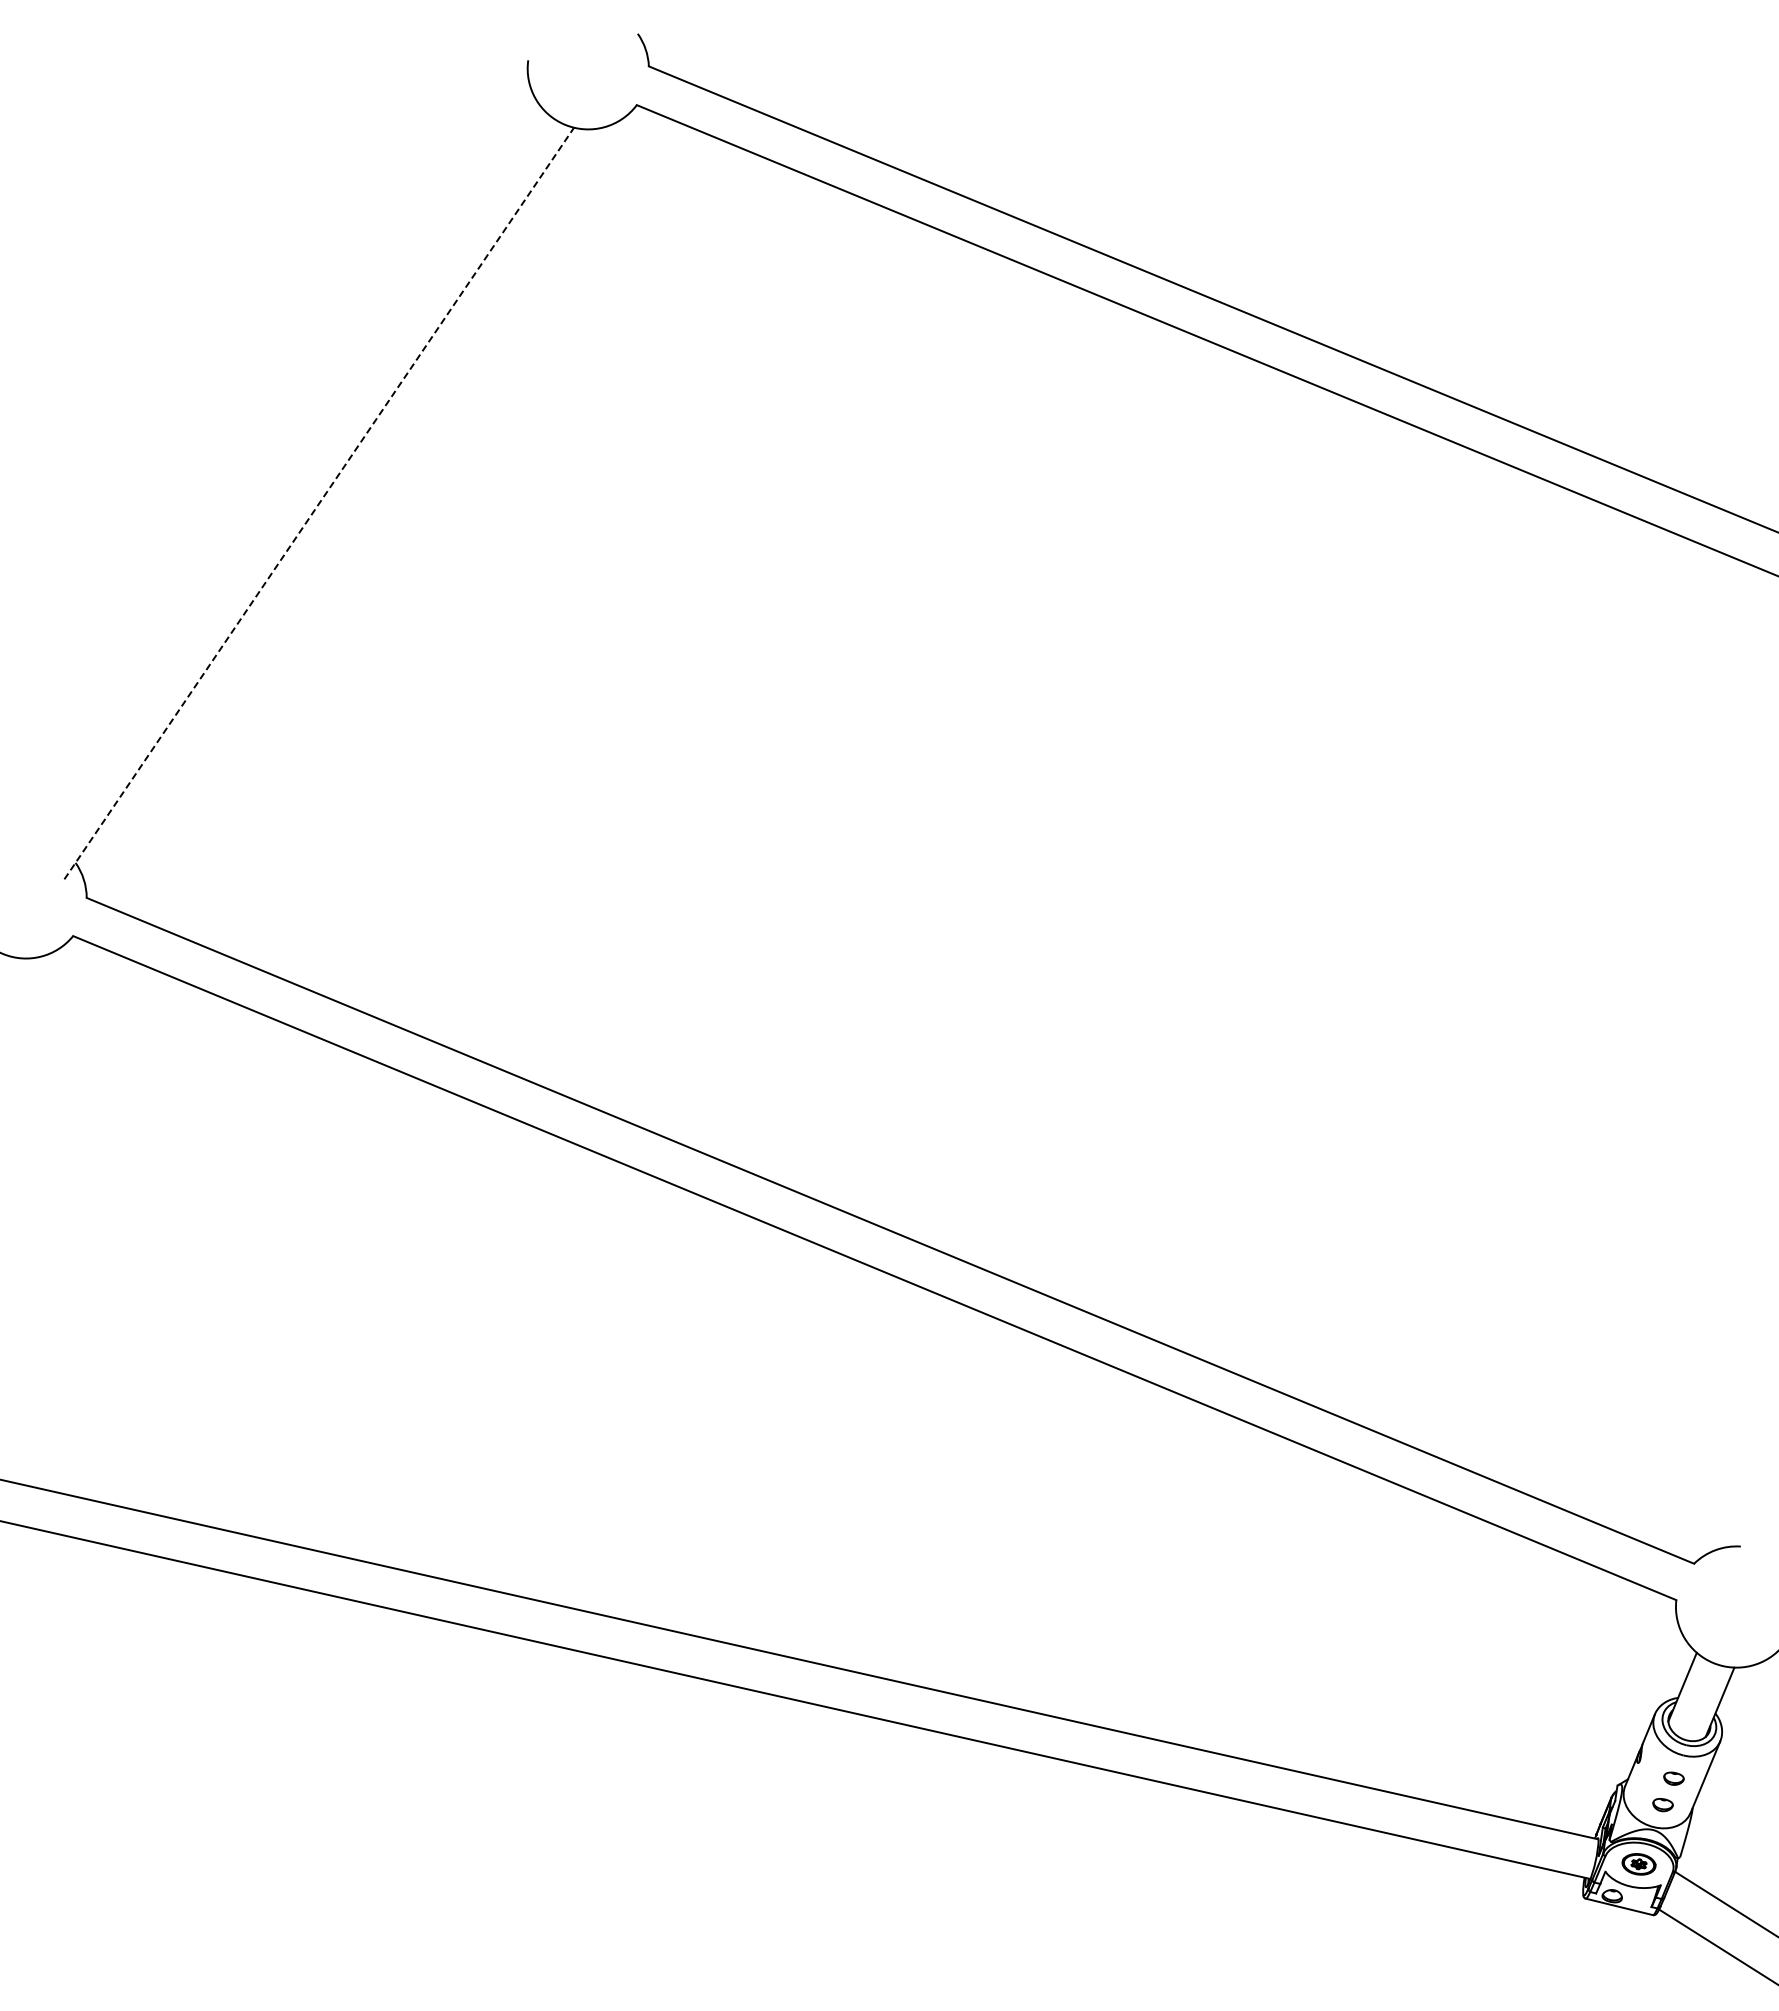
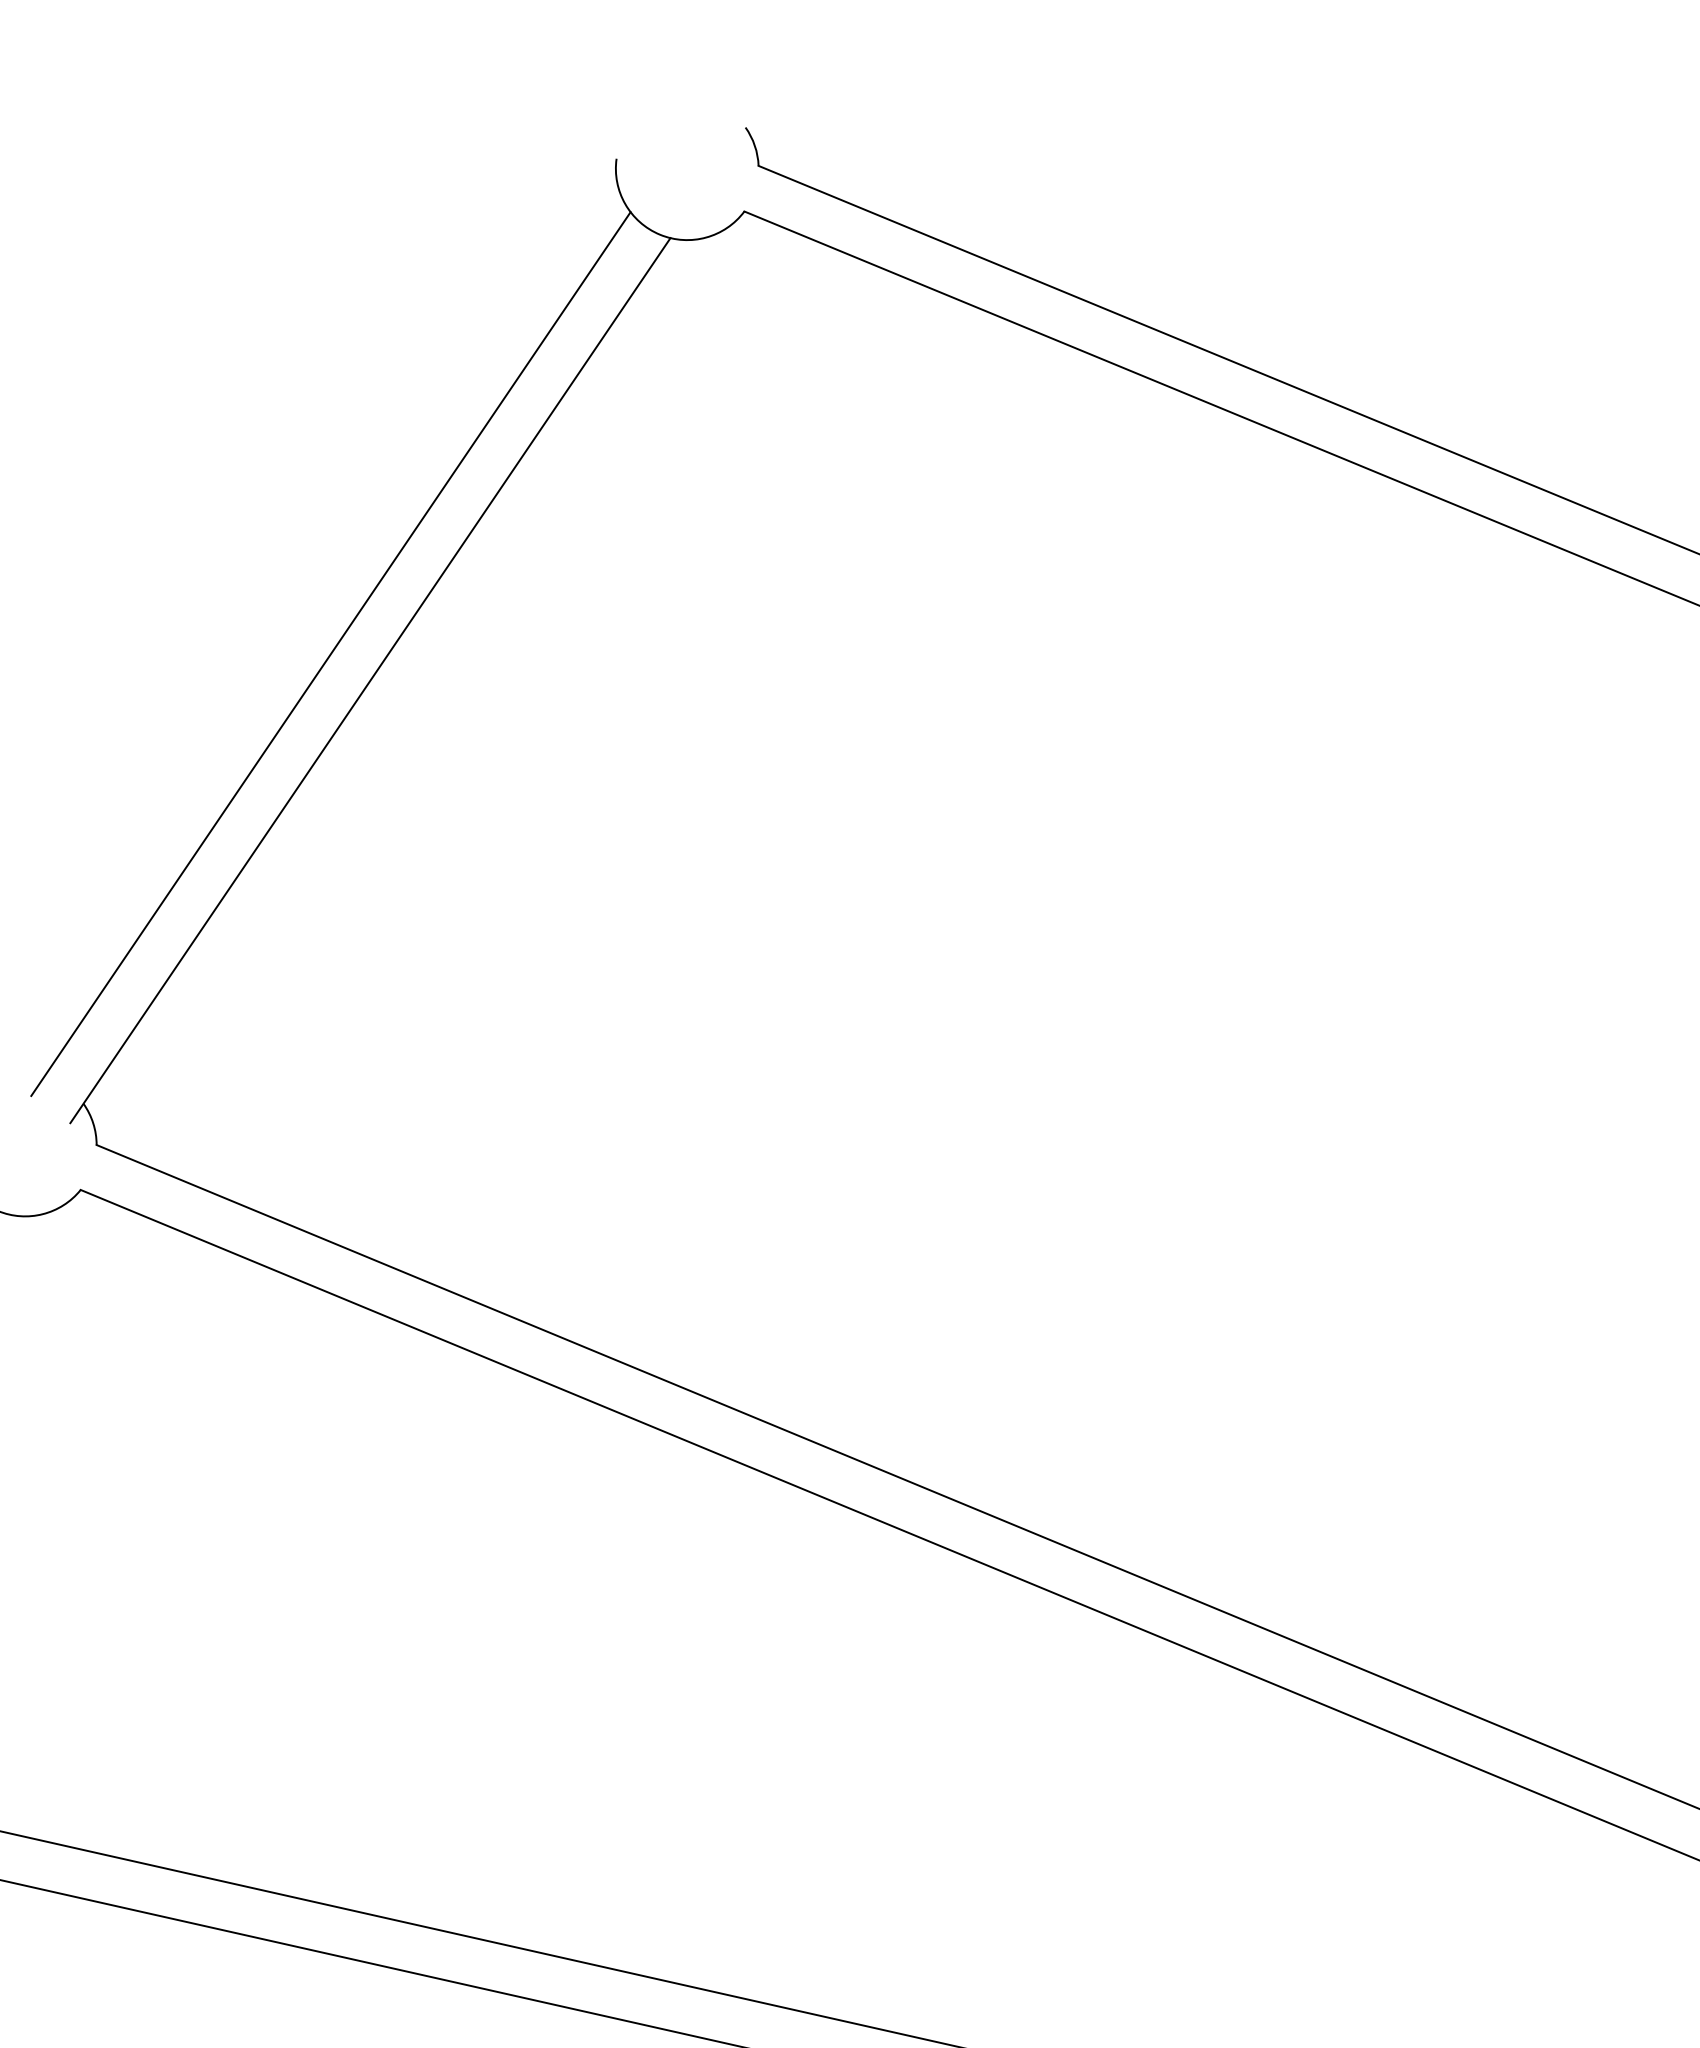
line: (285, 480) -> (330, 653), added
line: (319, 503) -> (370, 680), dashed -> solid

